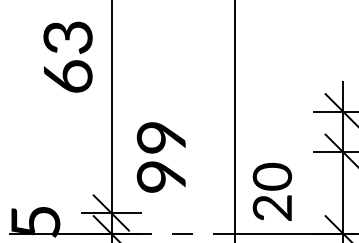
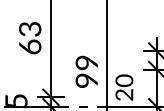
text: (68, 57) -> (30, 38), moved
text: (160, 156) -> (86, 71), moved

